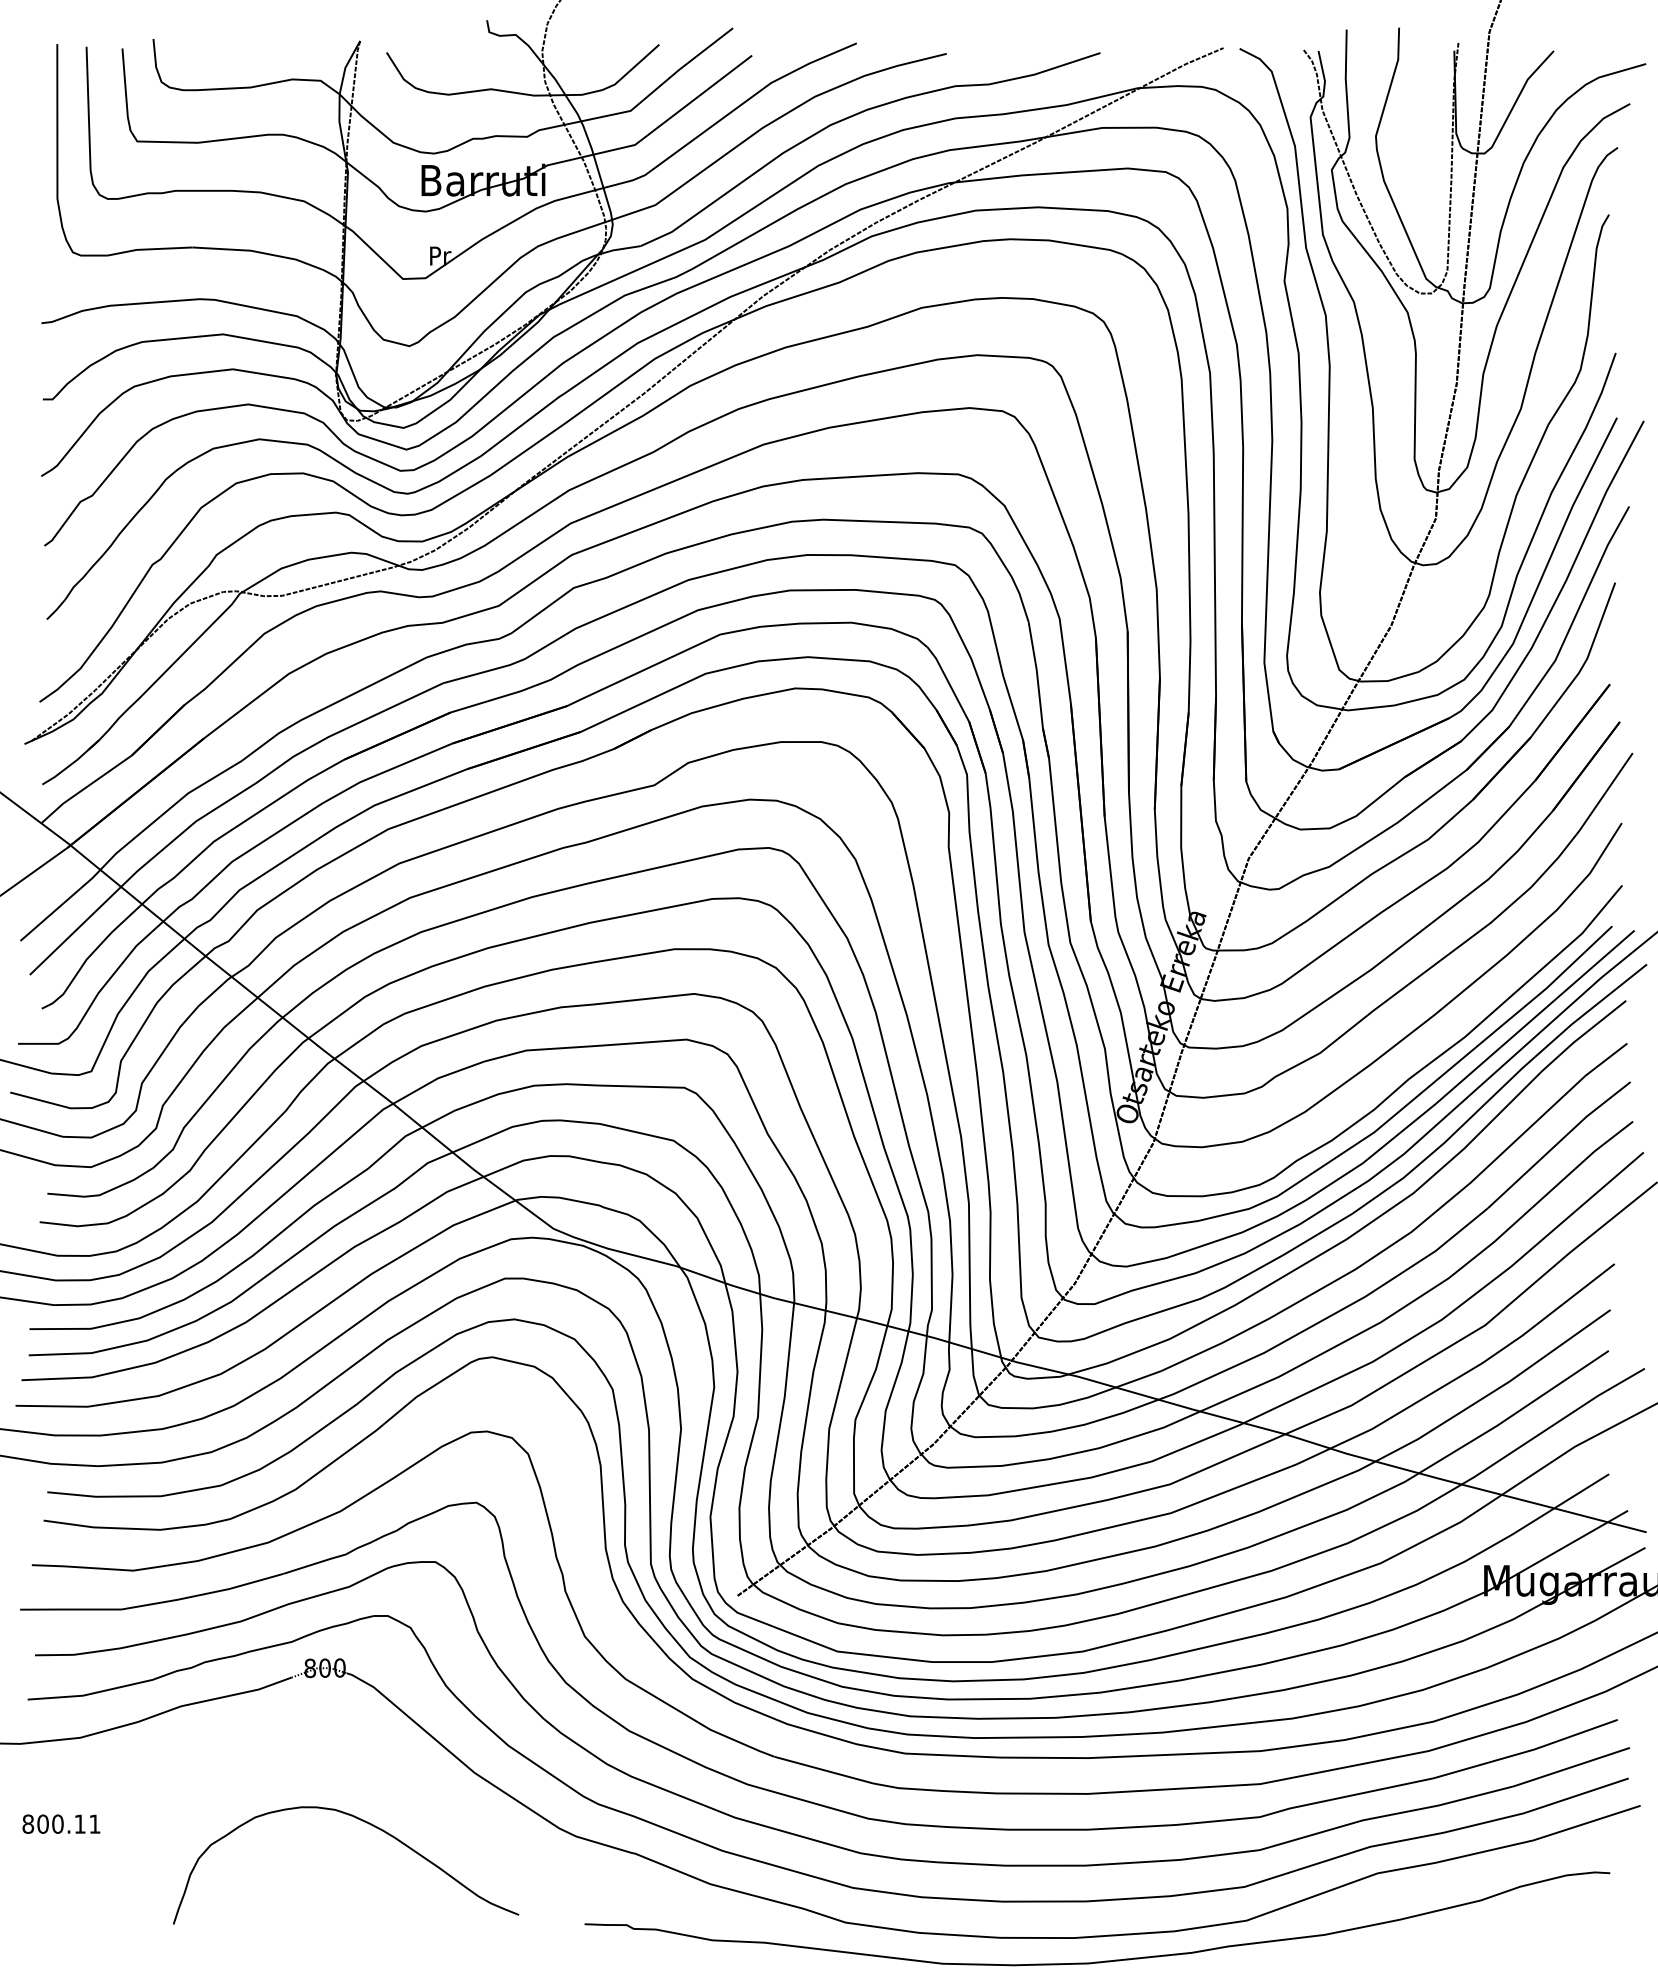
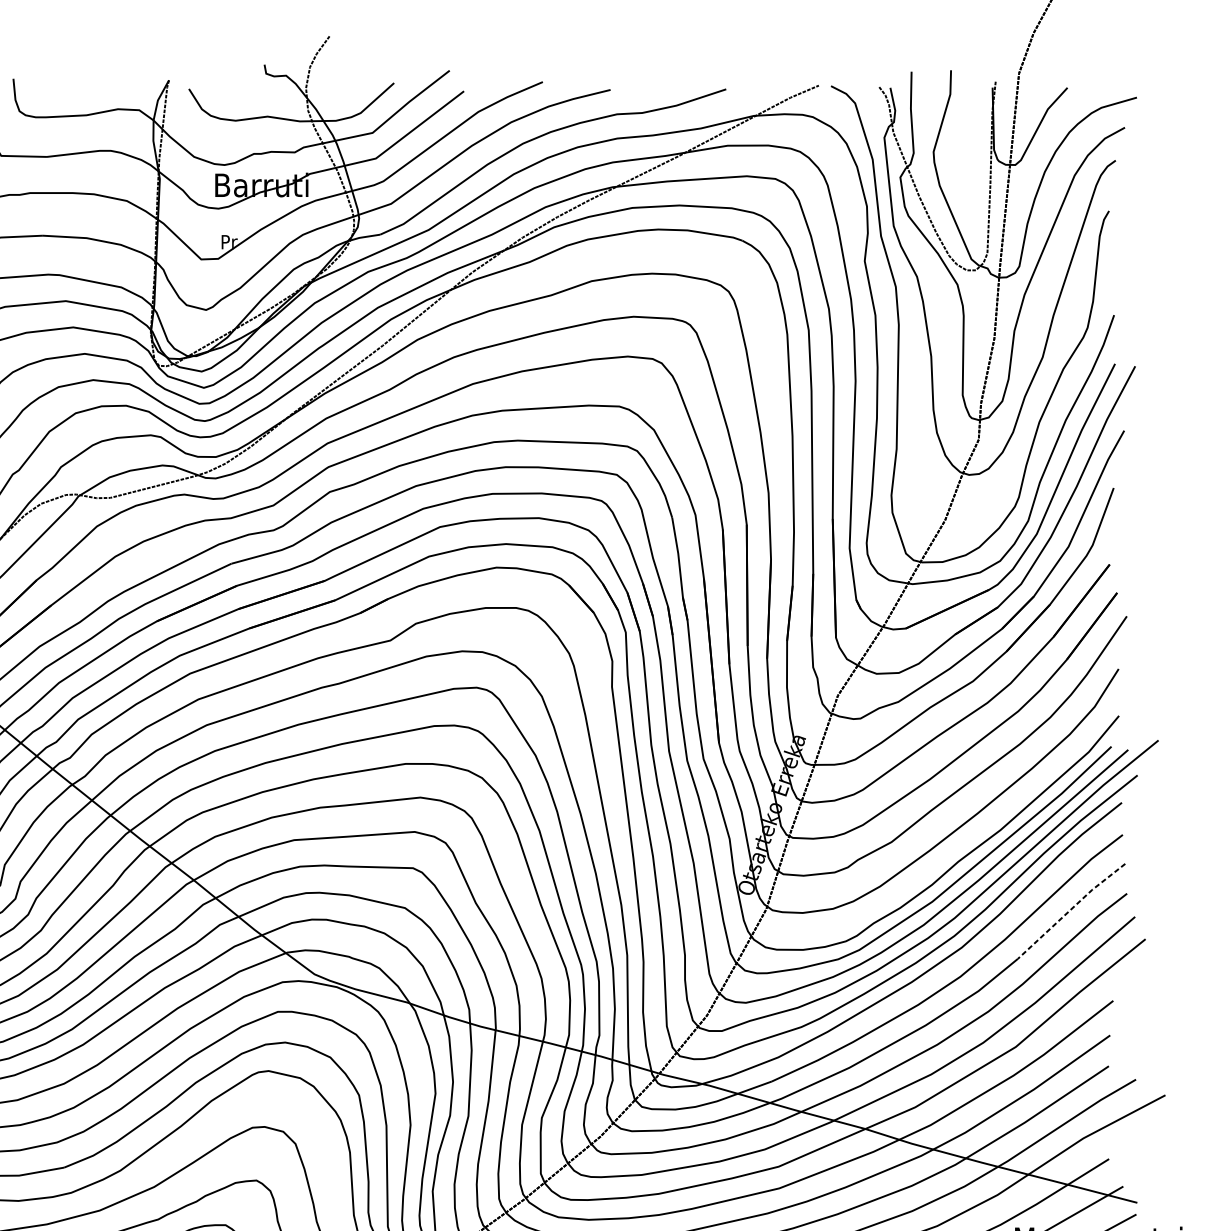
line: (1558, 1143) -> (1071, 910), solid -> dashed

